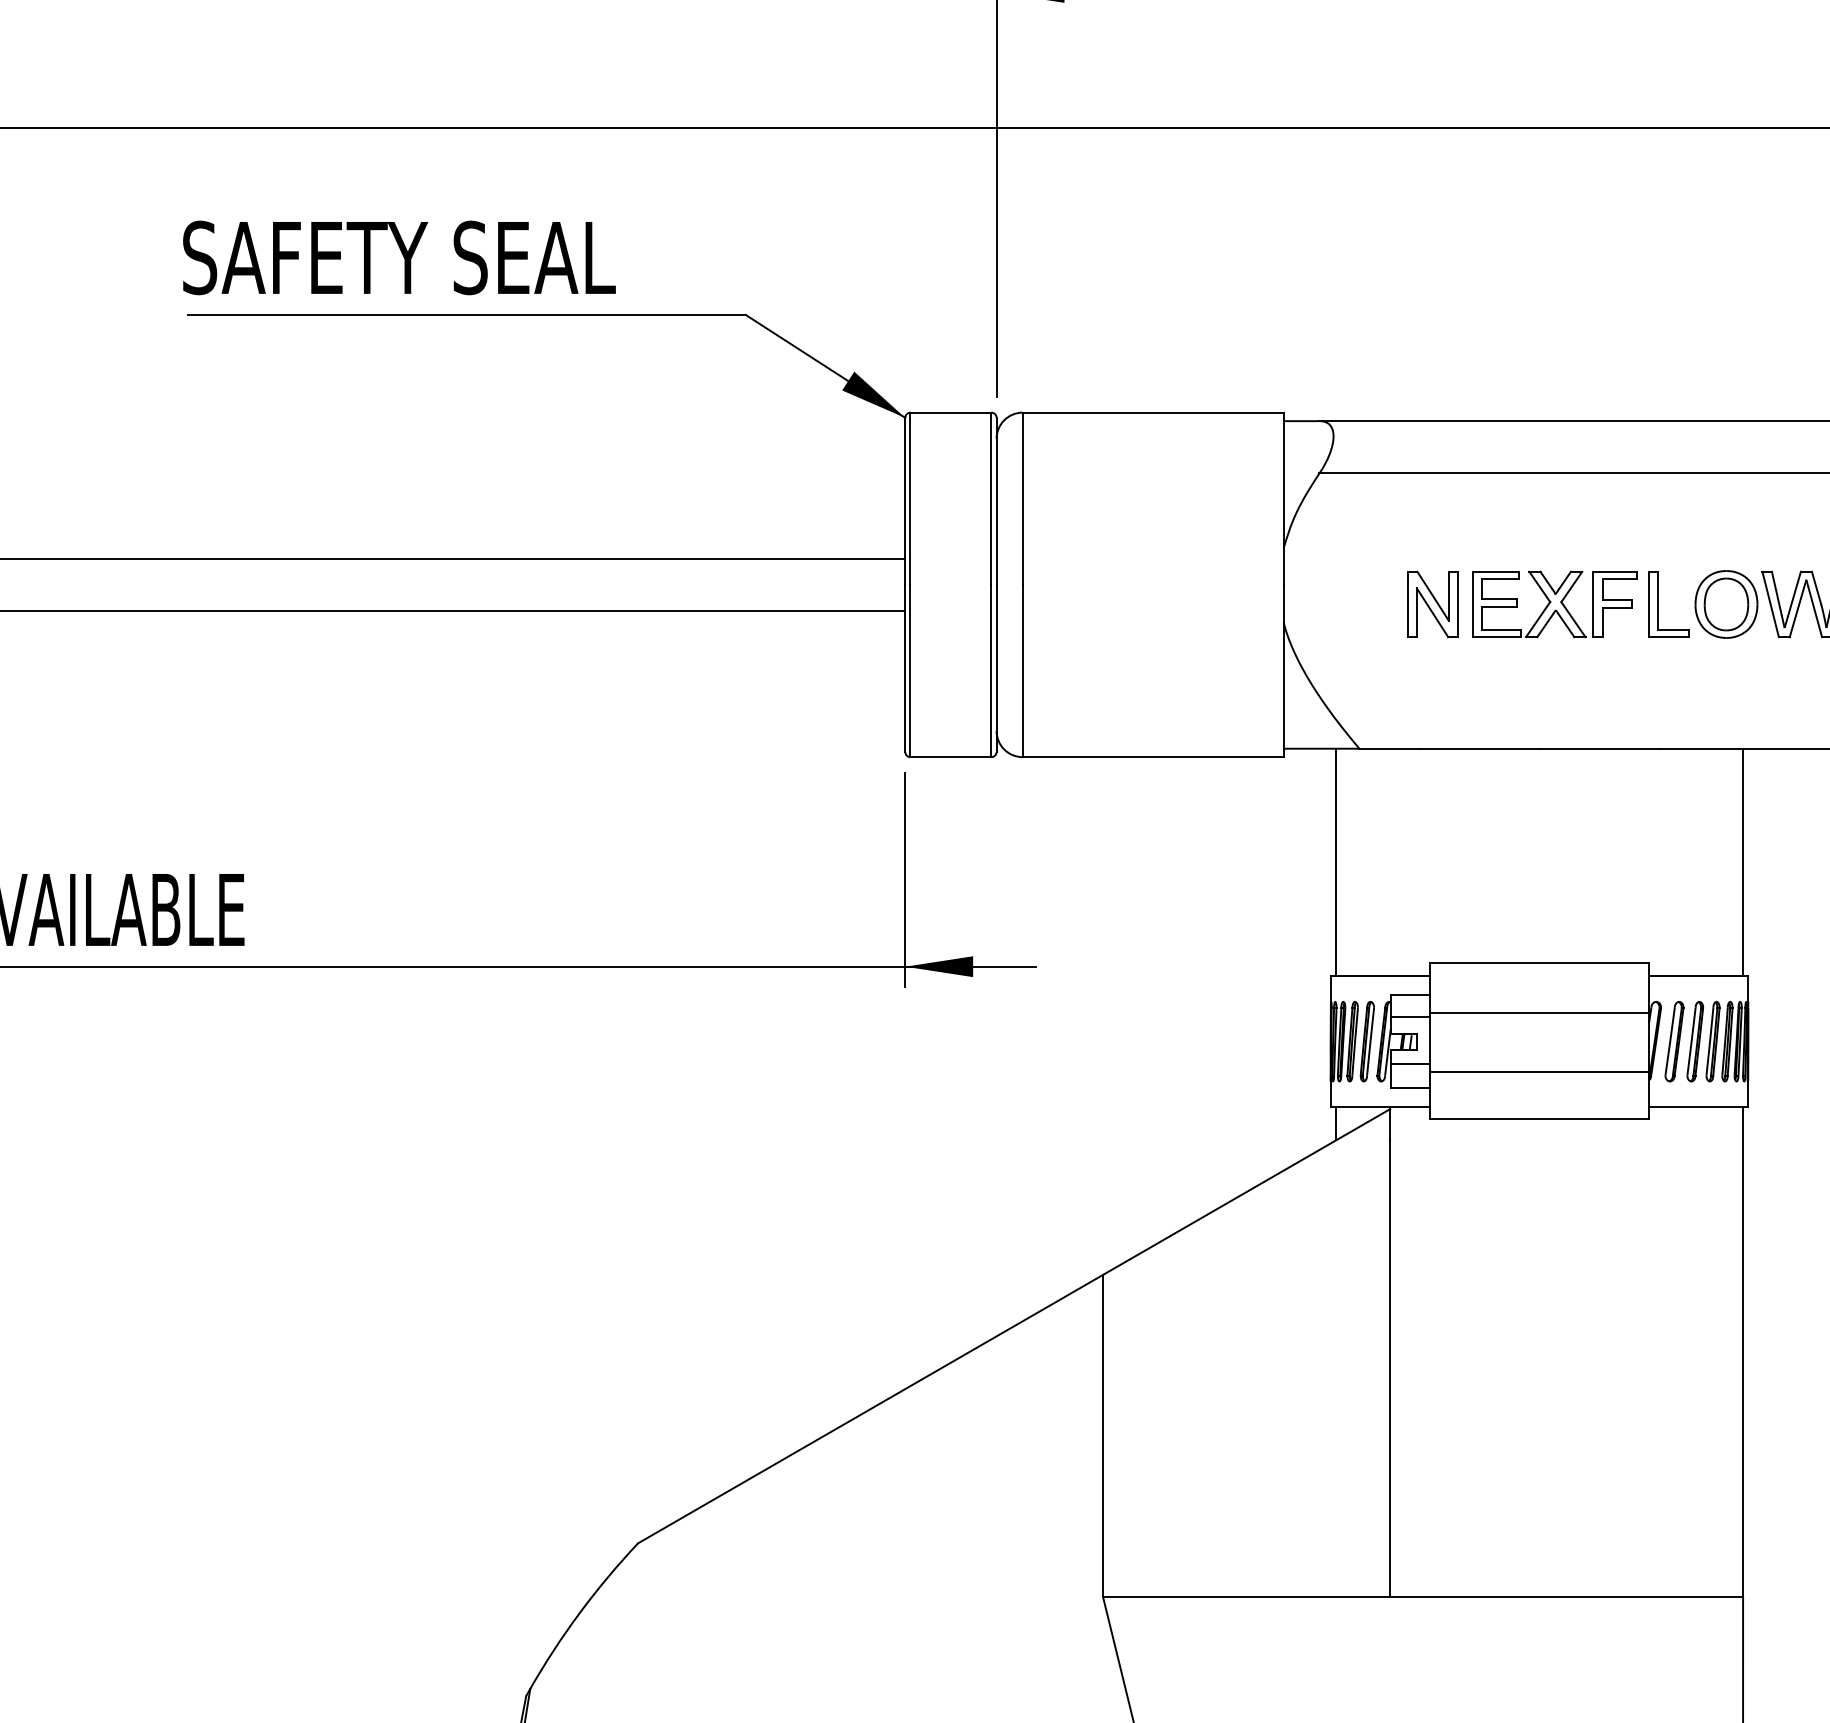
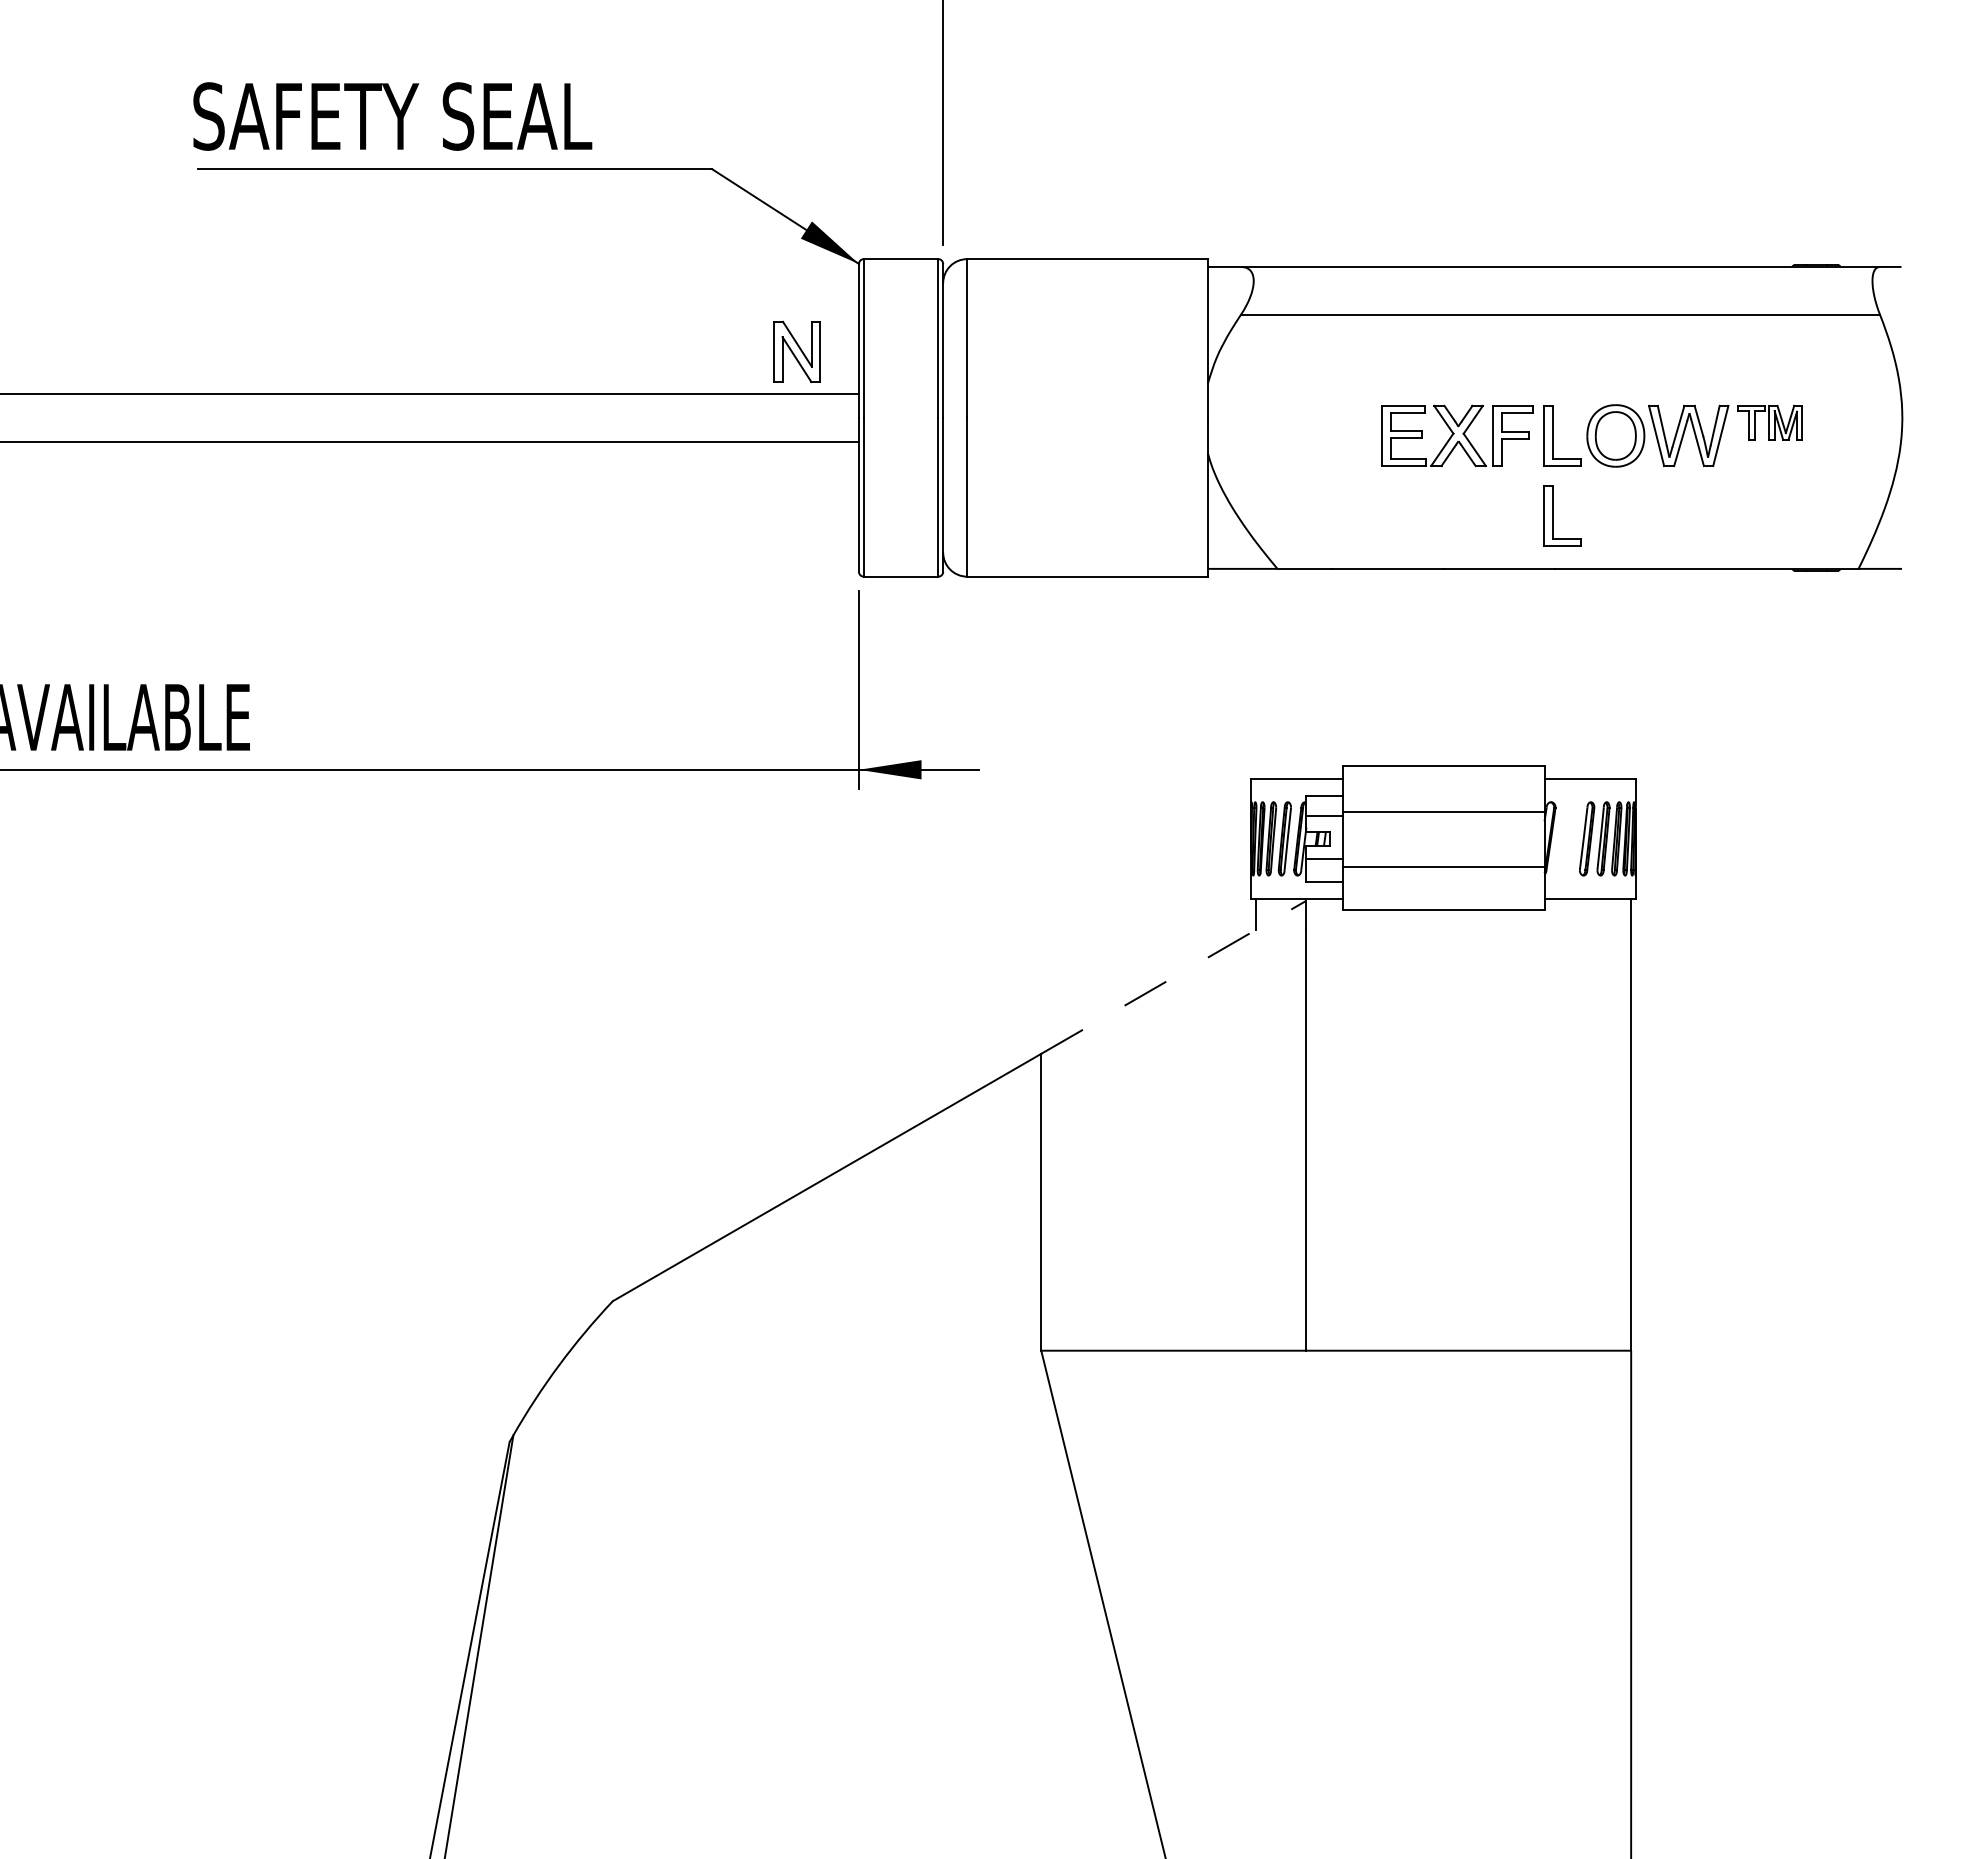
part: (1432, 603) -> (796, 351), moved
part: (1658, 690) -> (1553, 515), added
line: (1335, 862) -> (1255, 673), removed
line: (1743, 862) -> (1631, 673), removed
part: (1674, 1041) -> (1567, 838), removed
line: (1246, 1192) -> (1173, 977), solid -> dashed

